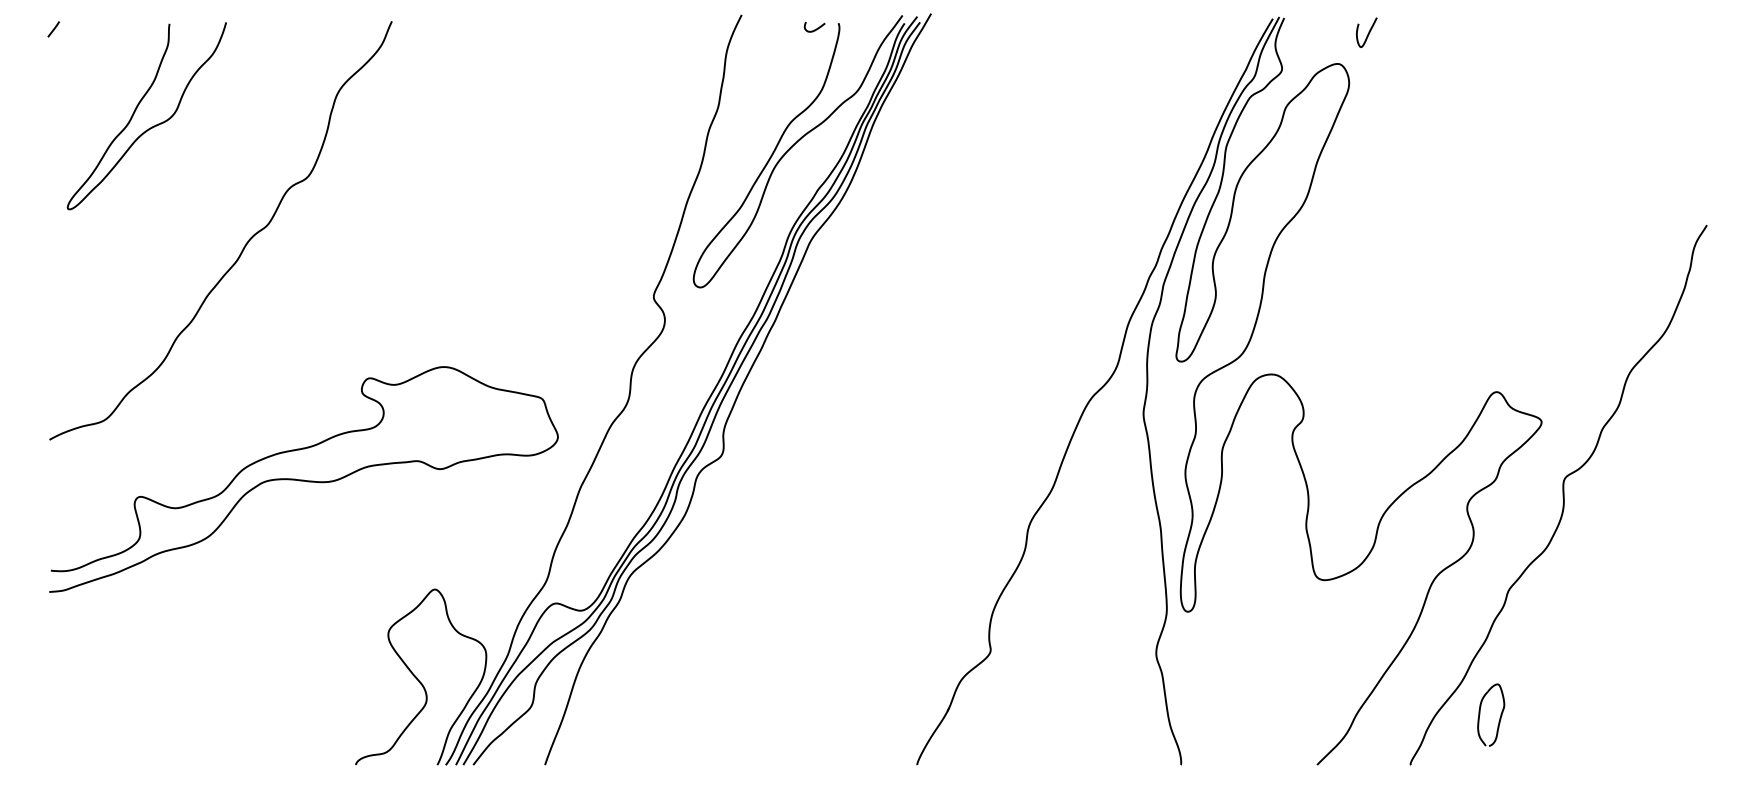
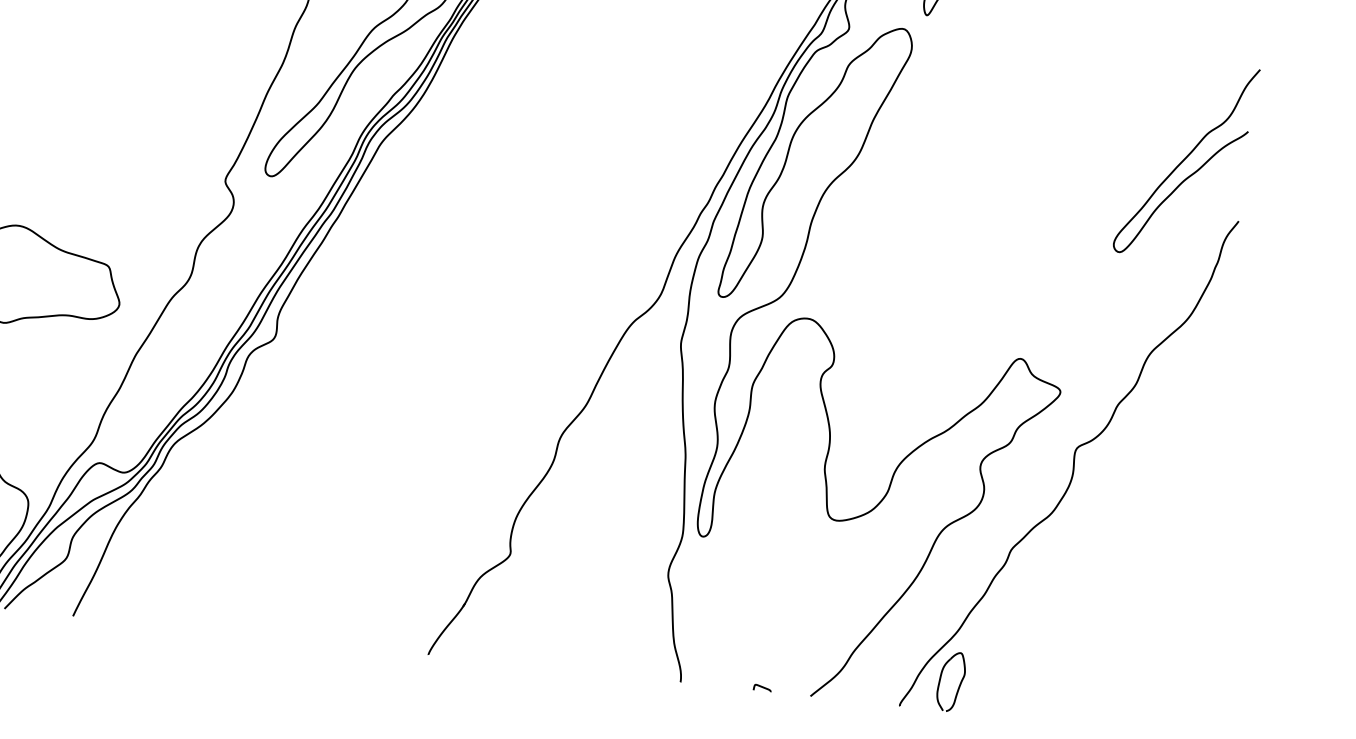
curve: (1644, 168) -> (1185, 160), added
part: (1499, 717) -> (958, 684), moved
curve: (1266, 761) -> (762, 687), added

